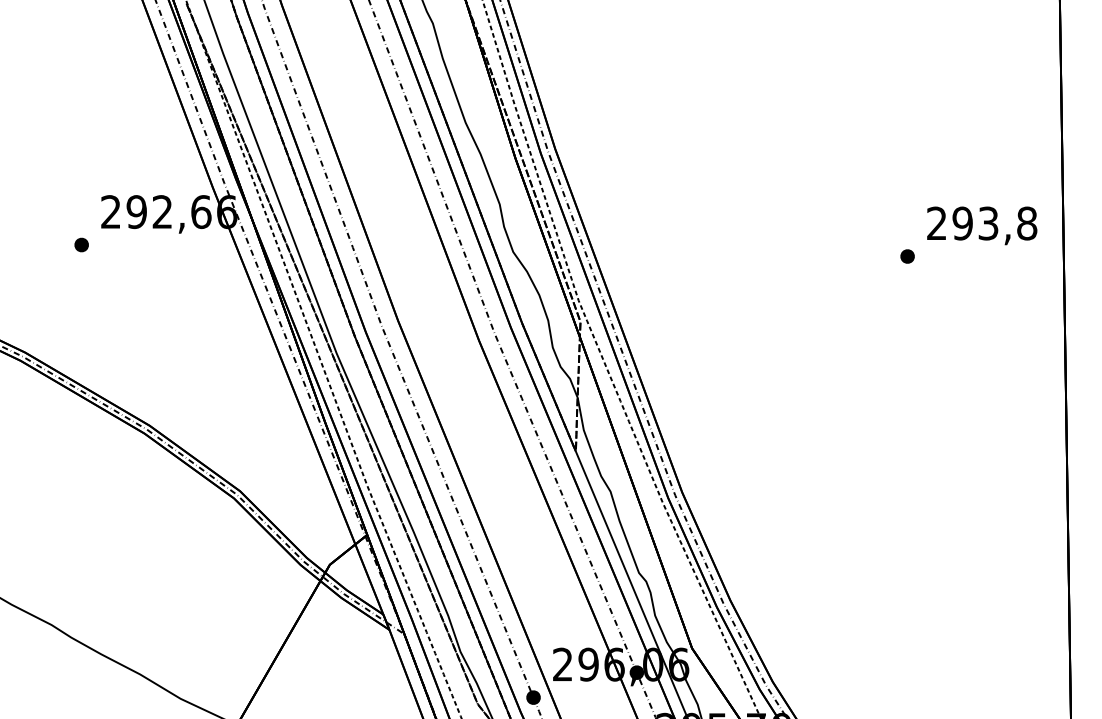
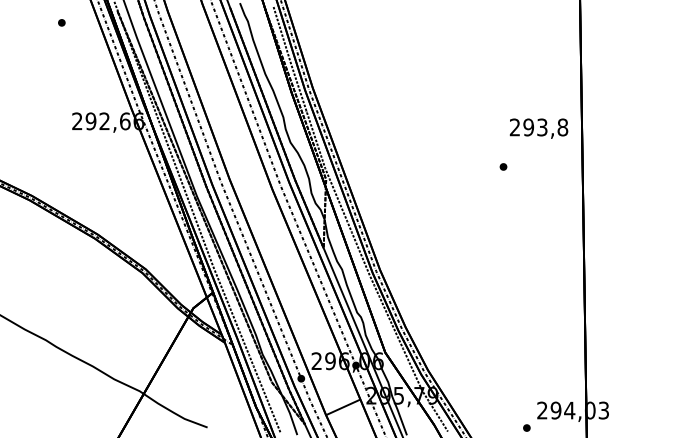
part: (81, 244) -> (61, 22), moved
part: (907, 255) -> (503, 166), moved

